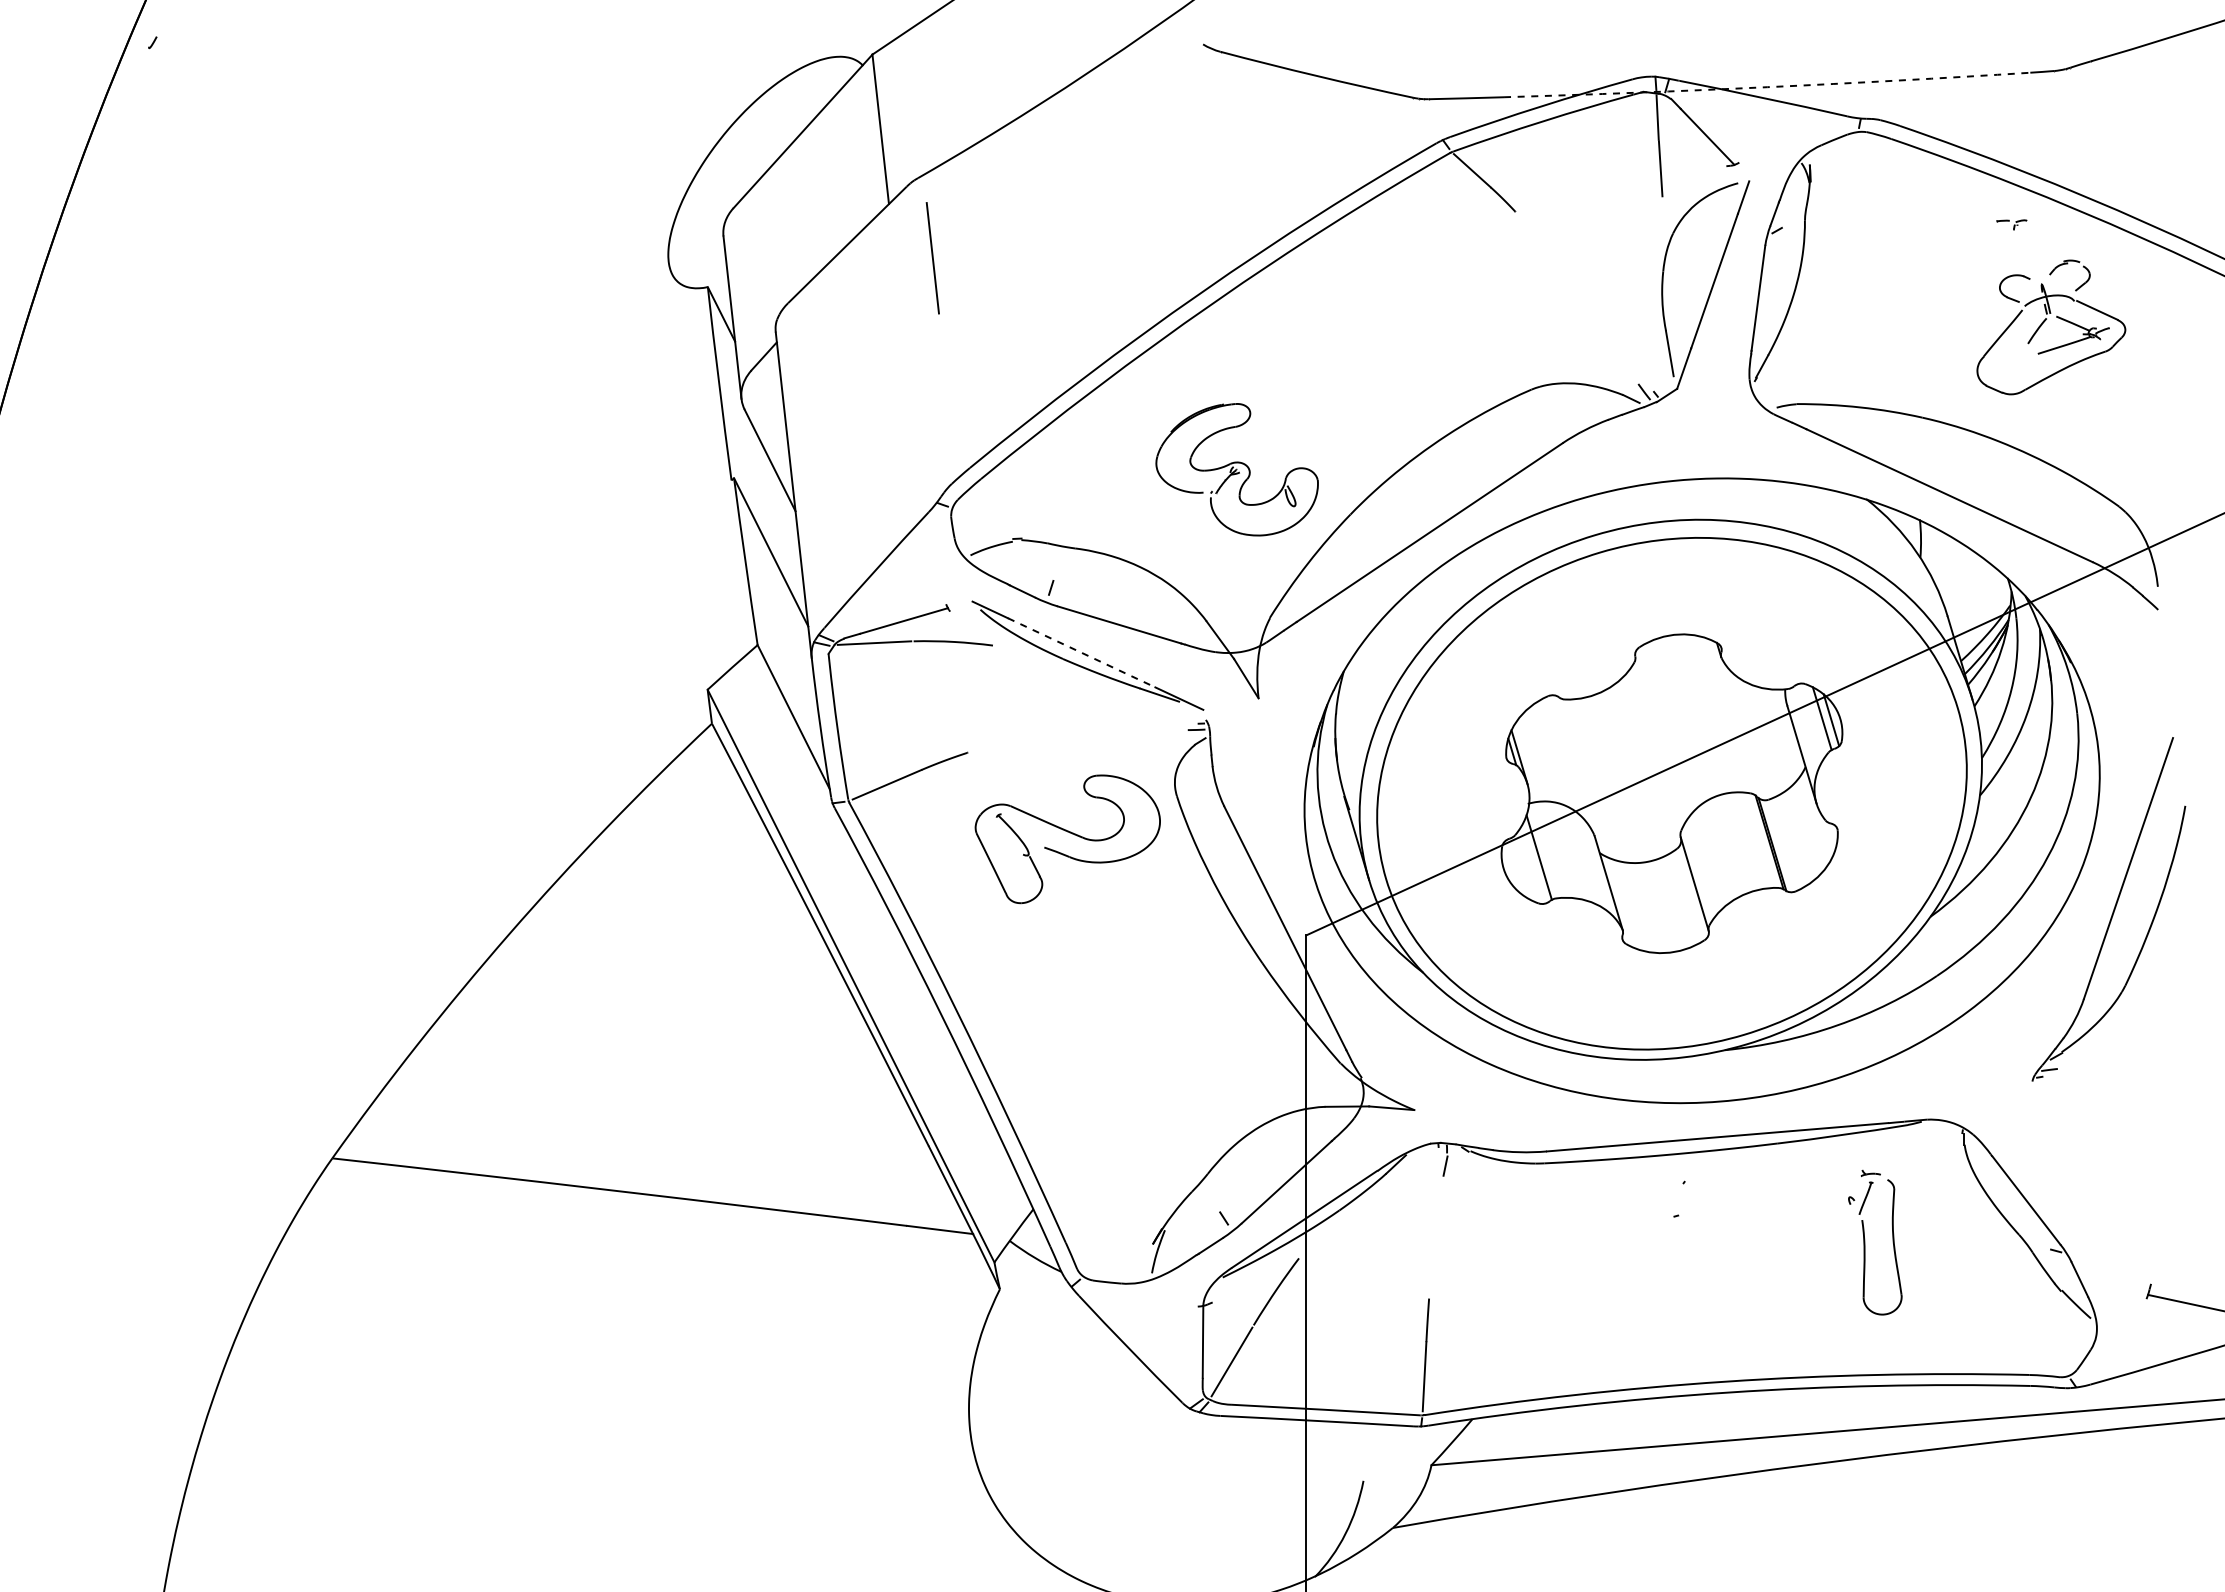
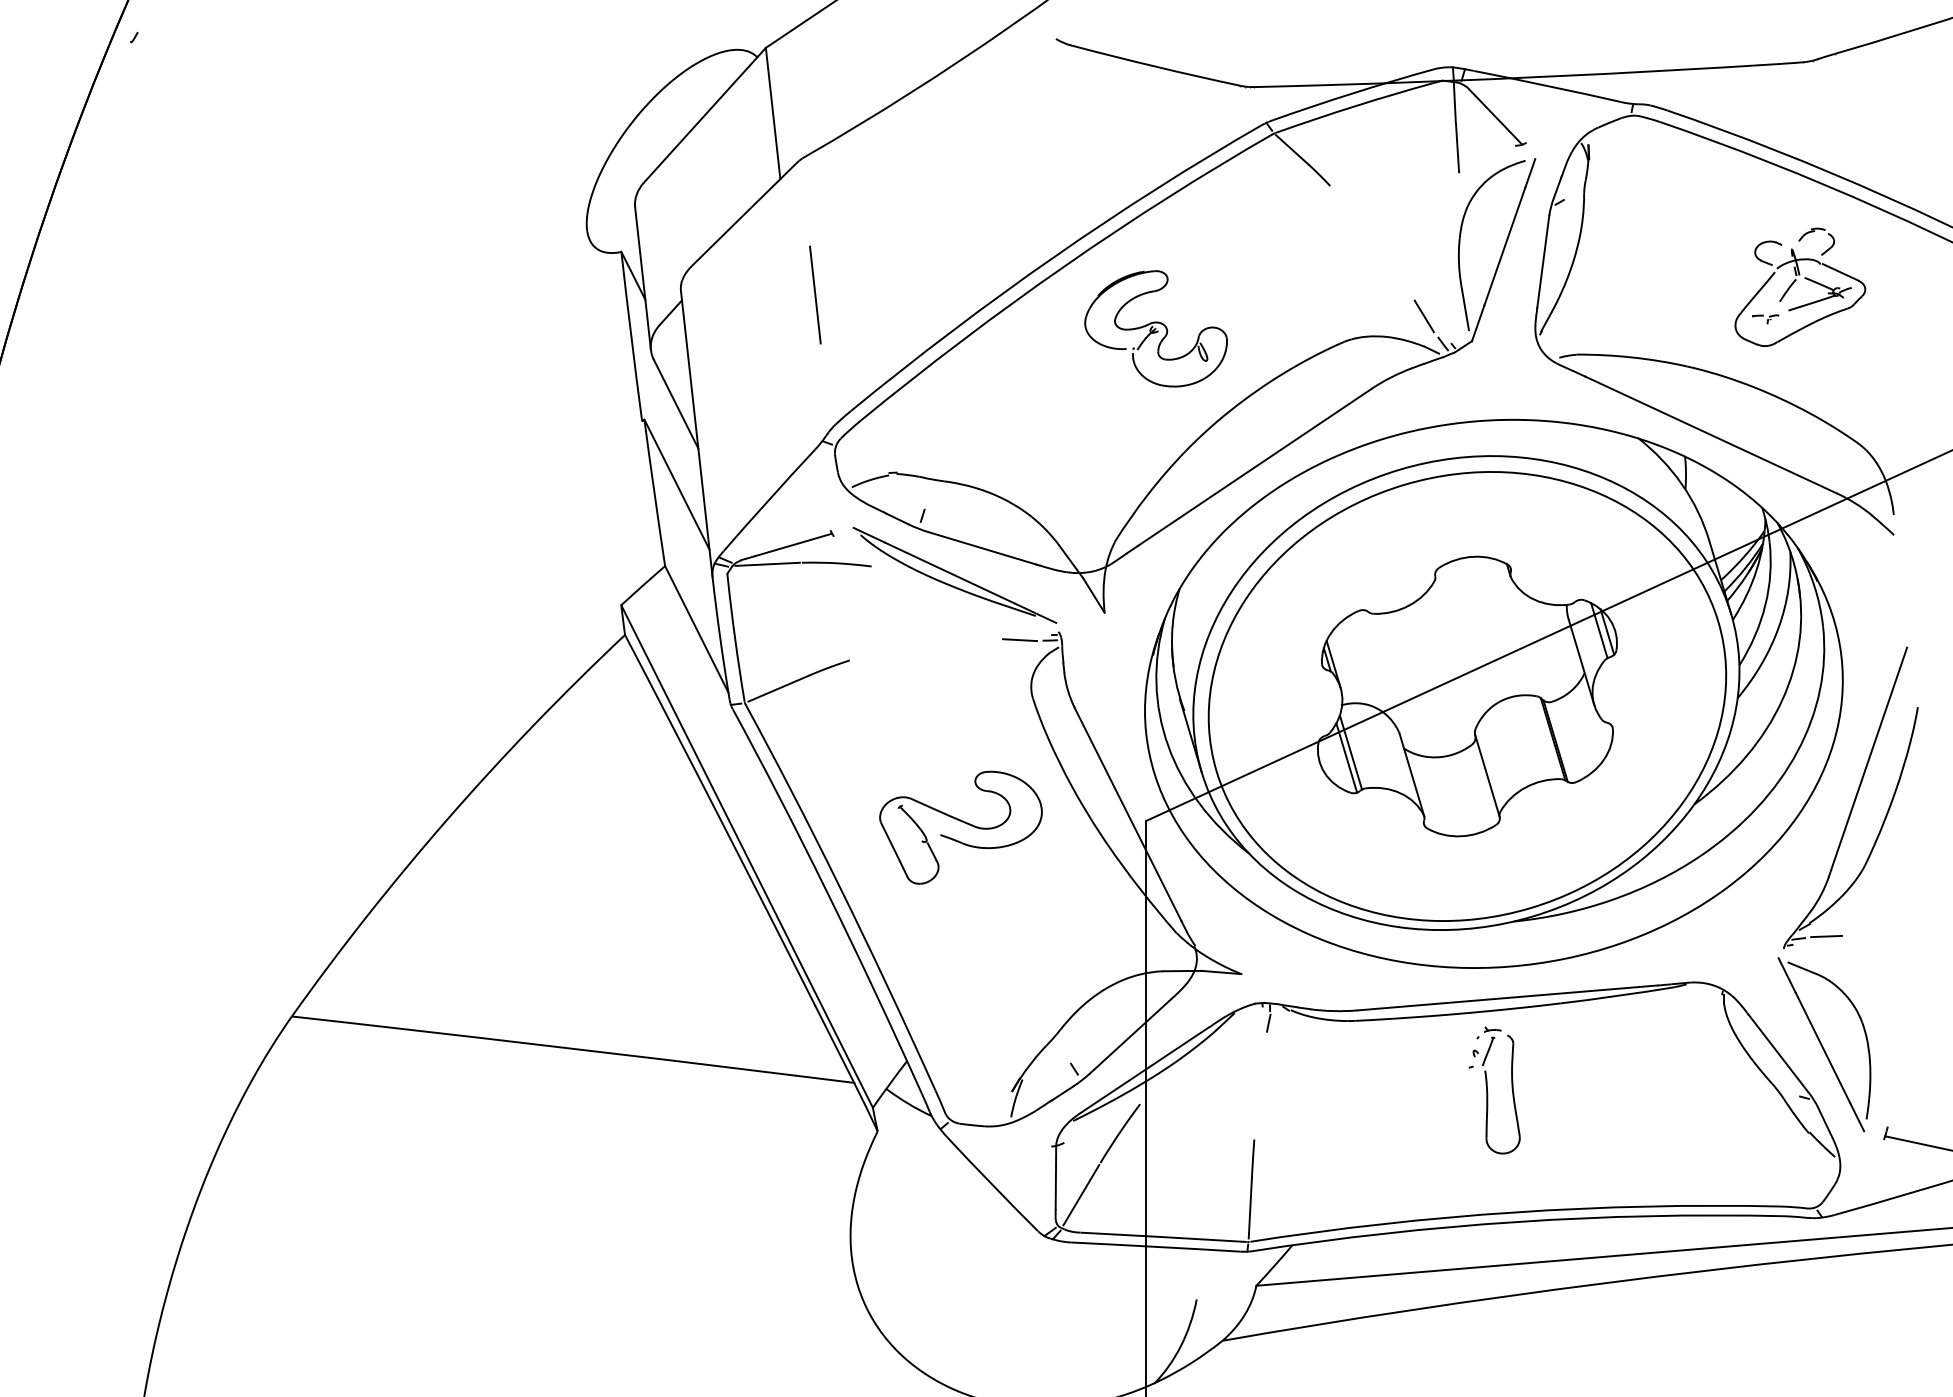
arc: (1767, 87) -> (1551, 76), dashed -> solid
part: (2011, 224) -> (1765, 318), moved
line: (932, 258) -> (815, 295), moved
line: (1622, 360) -> (1424, 316), added
part: (1236, 469) -> (1155, 328), moved
line: (1082, 653) -> (950, 573), dashed -> solid
line: (1161, 729) -> (1019, 640), added
part: (1069, 833) -> (962, 822), moved
line: (1534, 863) -> (1346, 757), added
line: (2080, 1066) -> (1825, 935), added
part: (2078, 1190) -> (1824, 1044), added
part: (1865, 1242) -> (1488, 1090), moved

